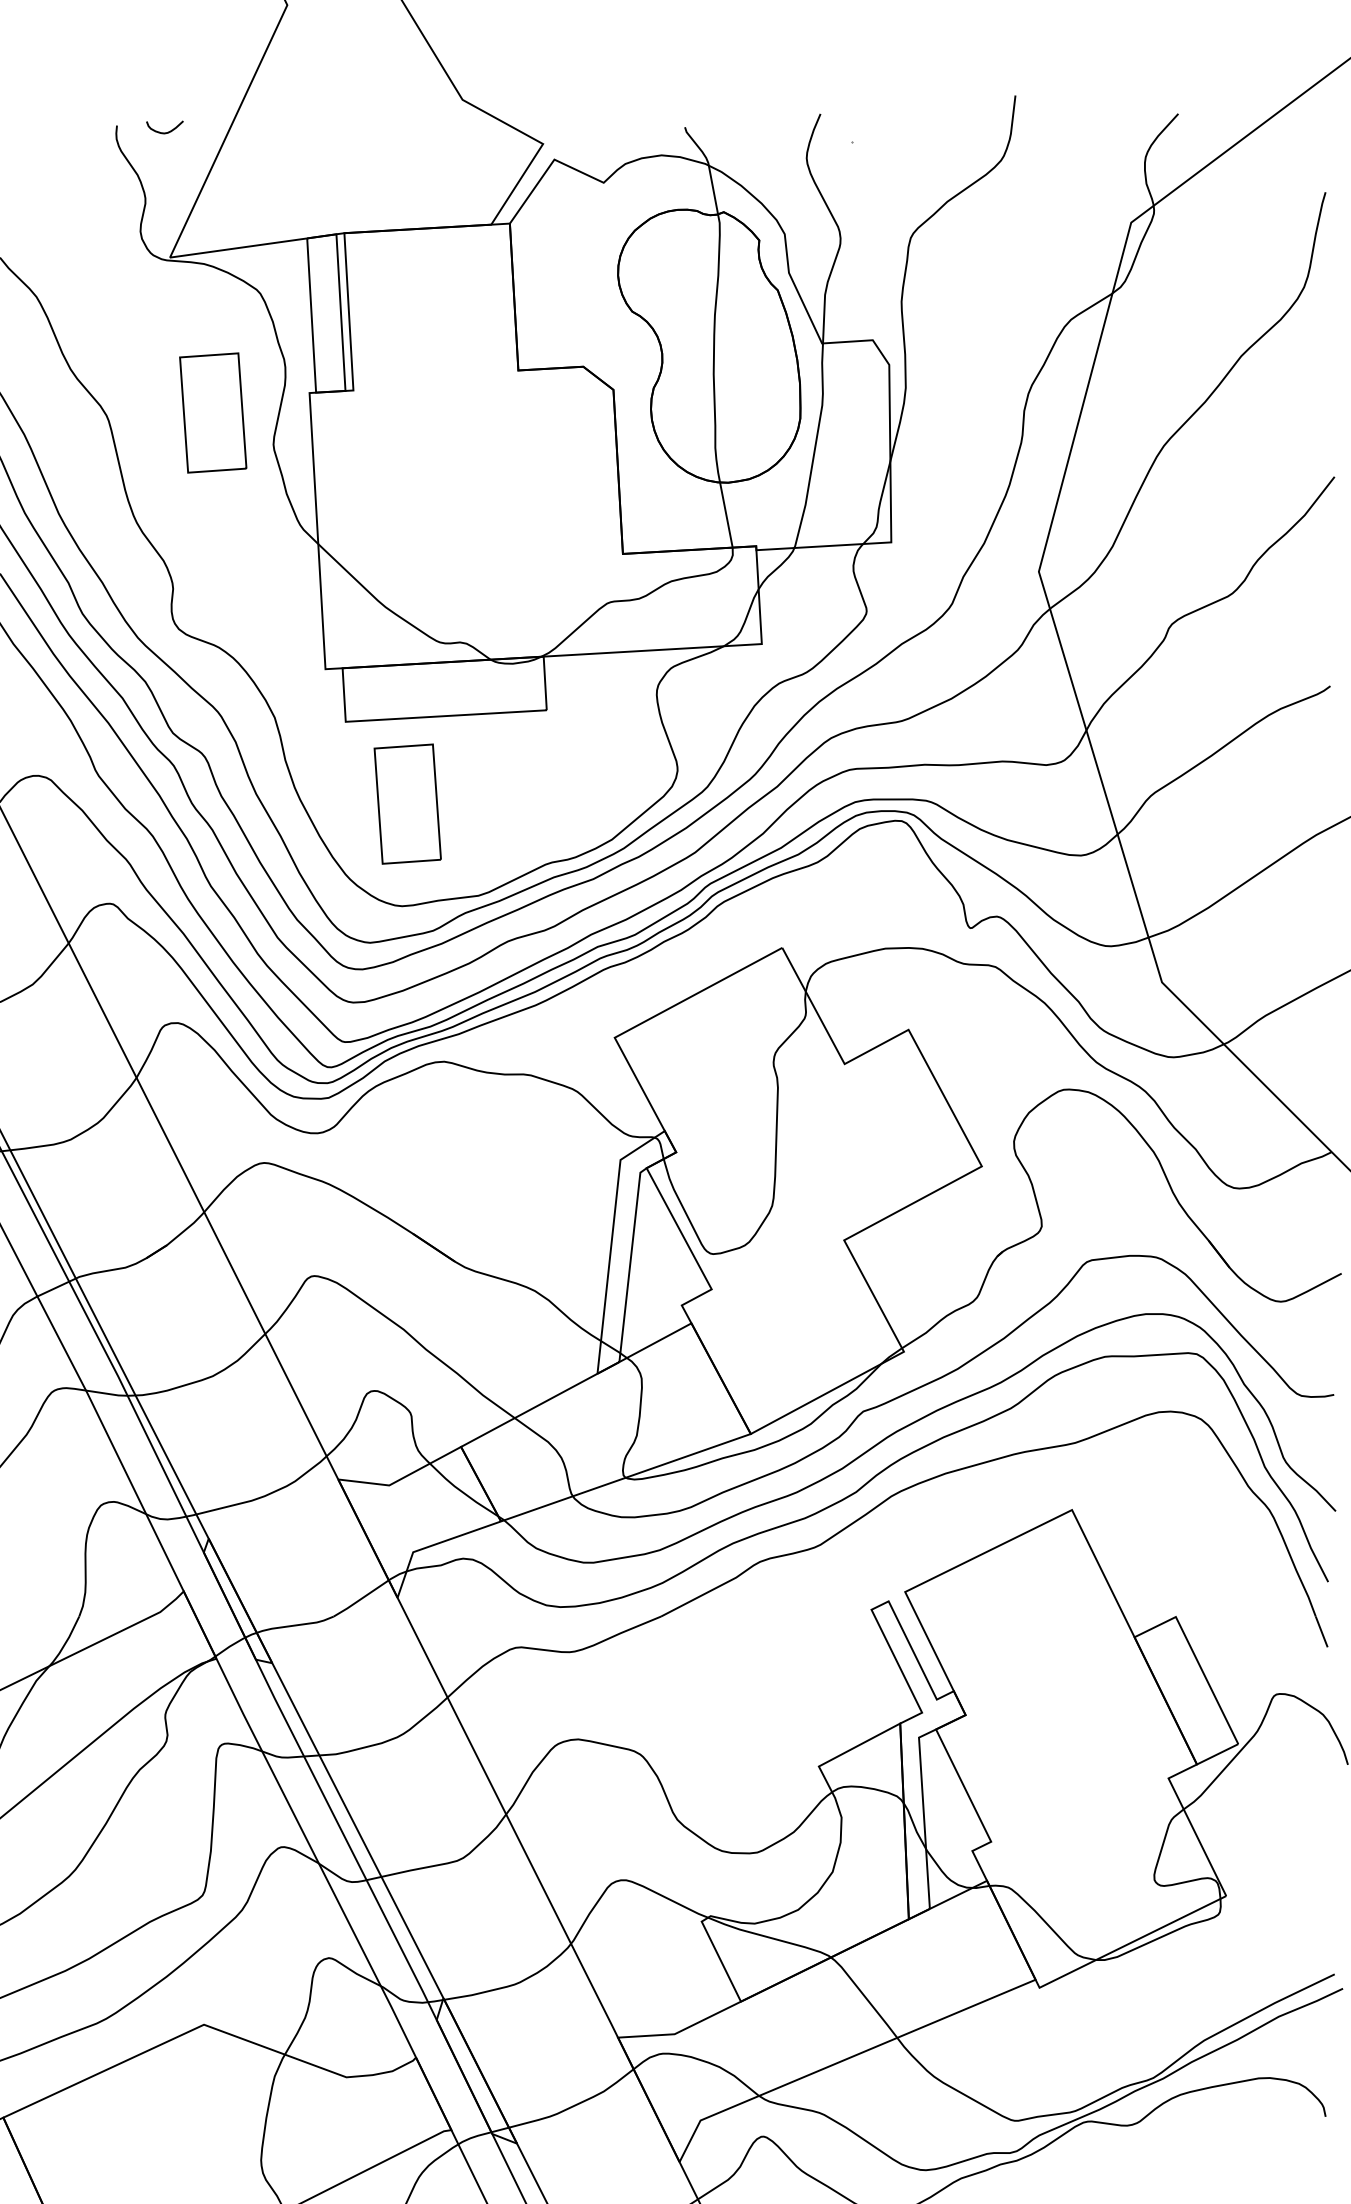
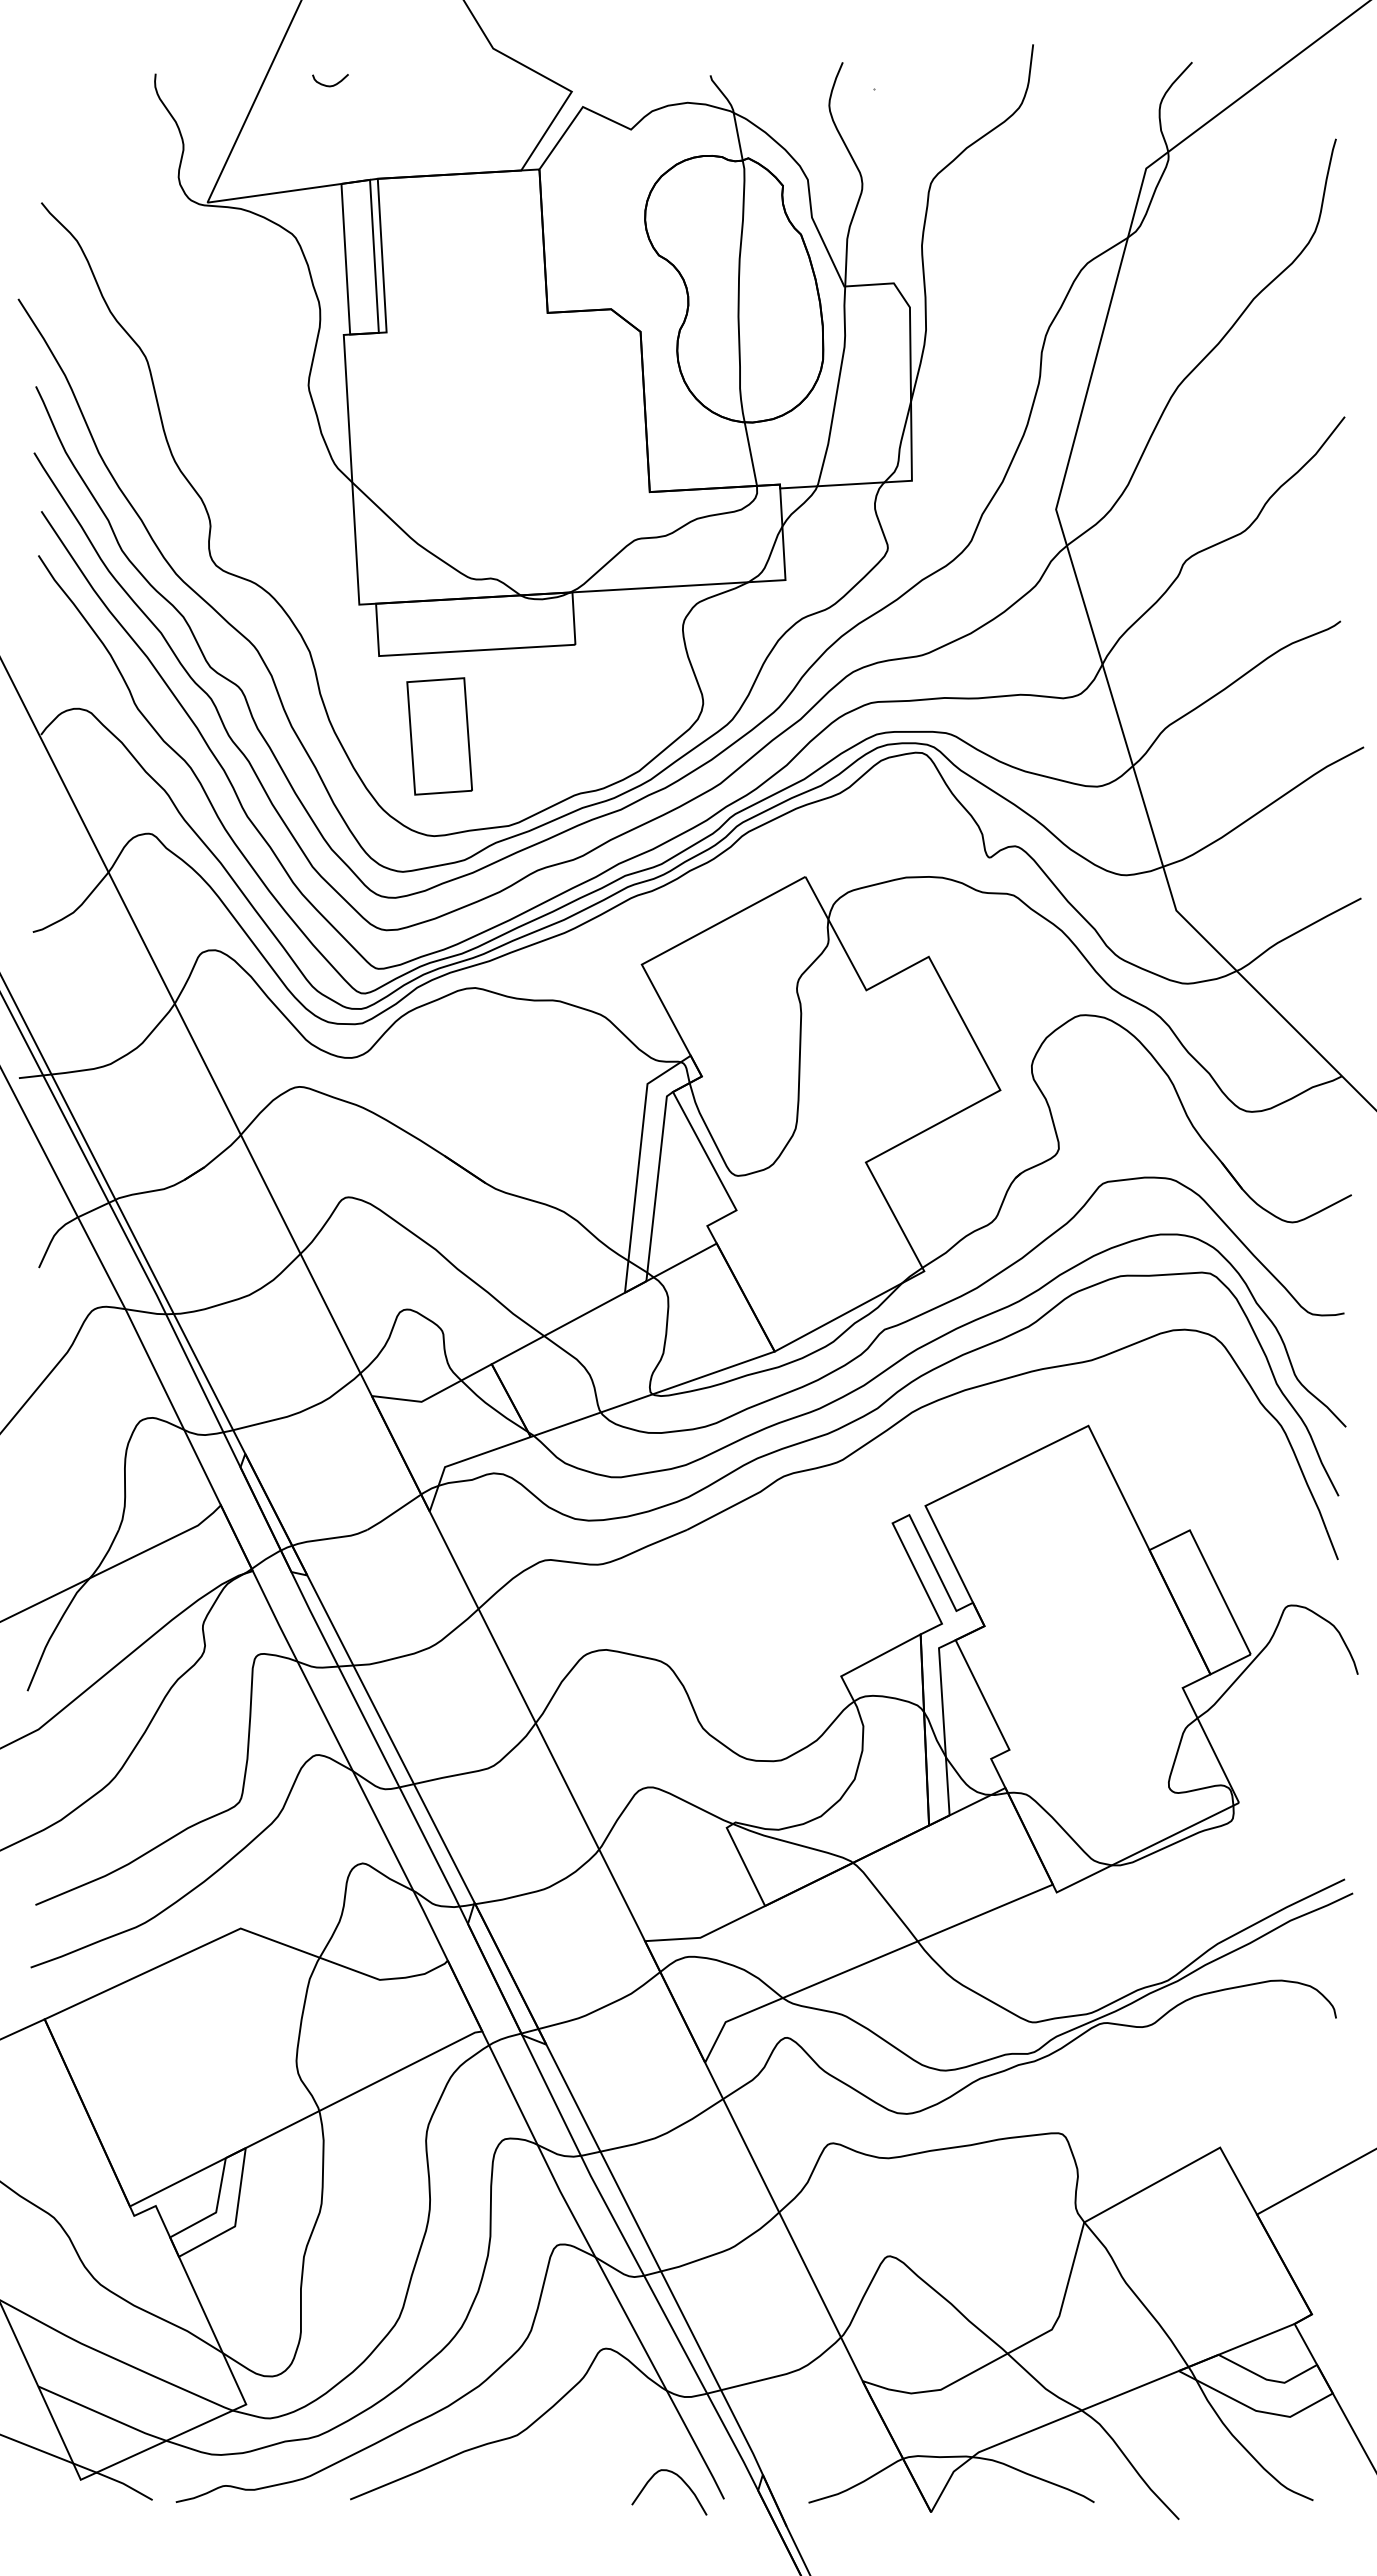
curve: (167, 131) -> (333, 84), moved
part: (213, 413) -> (249, 354), removed

